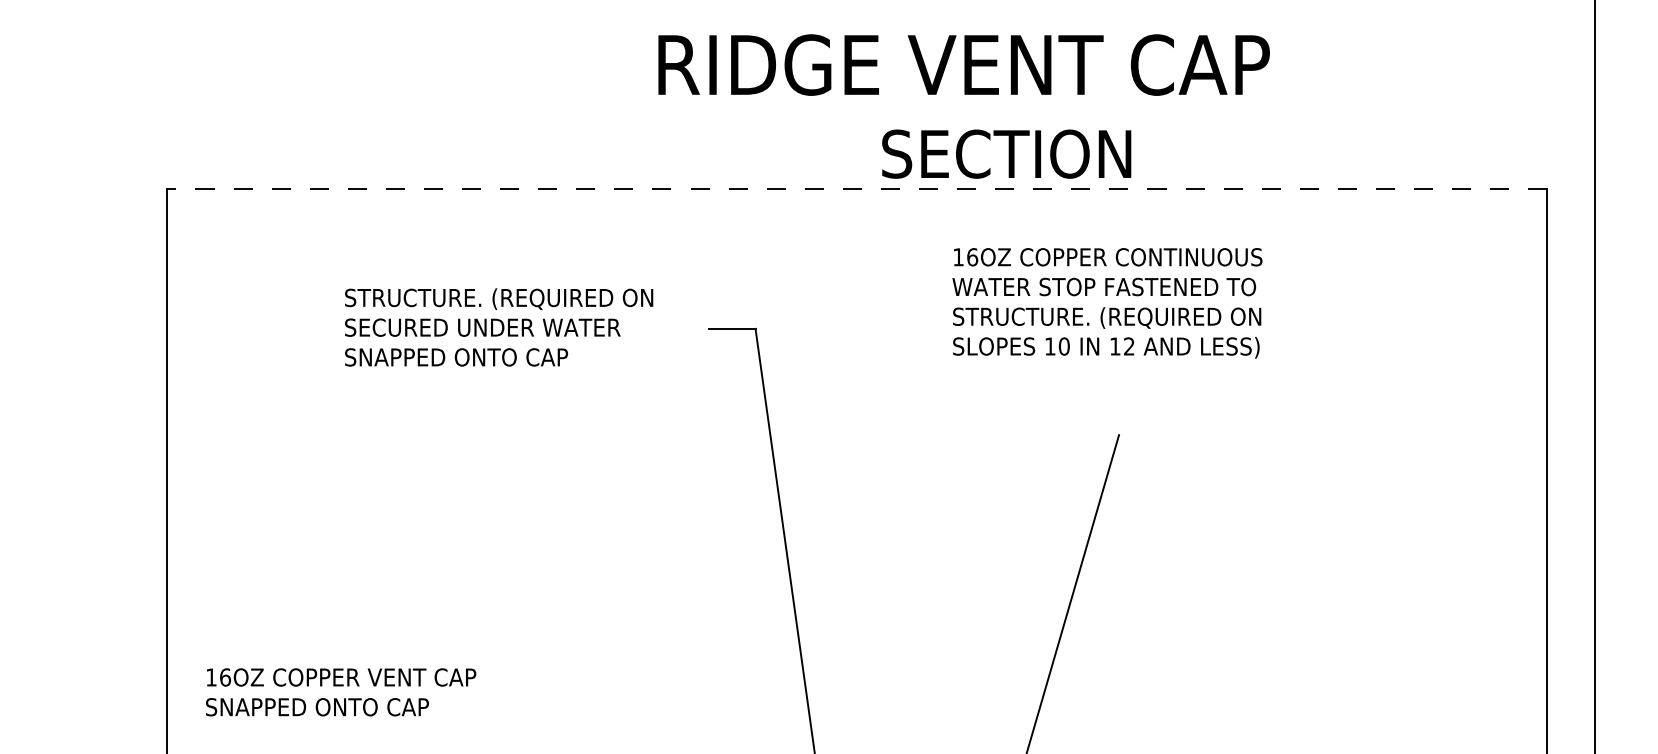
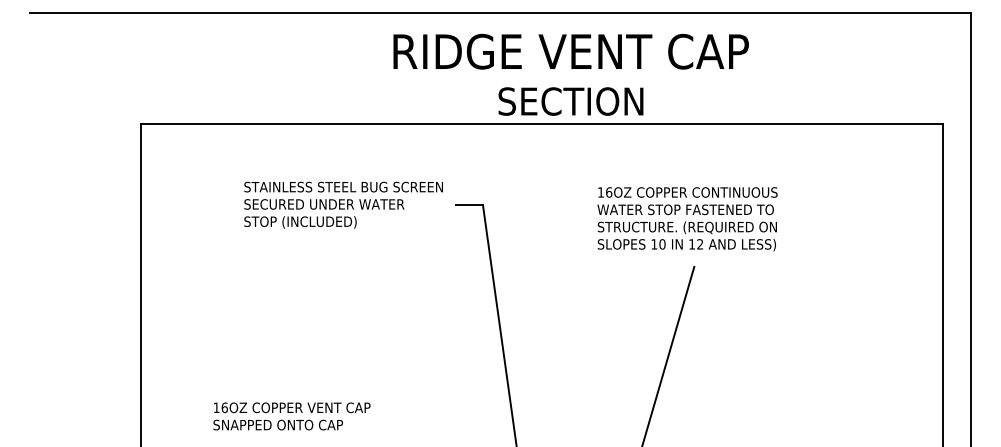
text: (962, 64) -> (570, 51), moved
text: (1005, 154) -> (570, 101), moved
line: (856, 188) -> (541, 123), dashed -> solid
text: (527, 298) -> (350, 187), STRUCTURE. (REQUIRED ON -> STAINLESS STEEL BUG SCREEN
text: (1107, 303) -> (687, 219), moved
text: (462, 358) -> (312, 222), SNAPPED ONTO CAP -> STOP (INCLUDED)
text: (340, 692) -> (291, 416), moved

